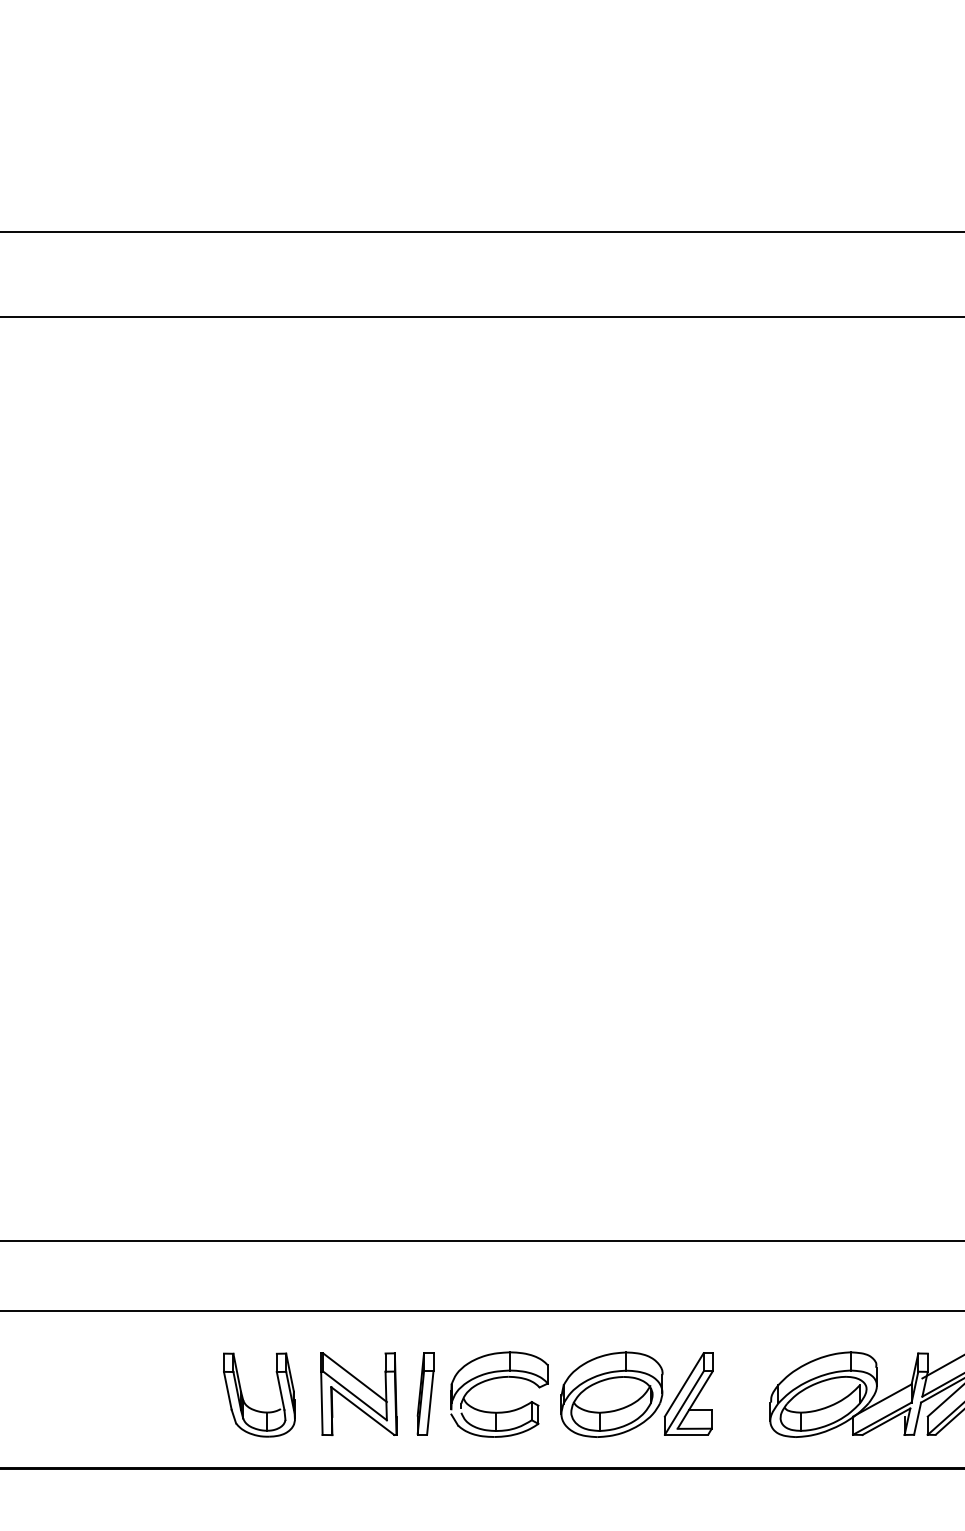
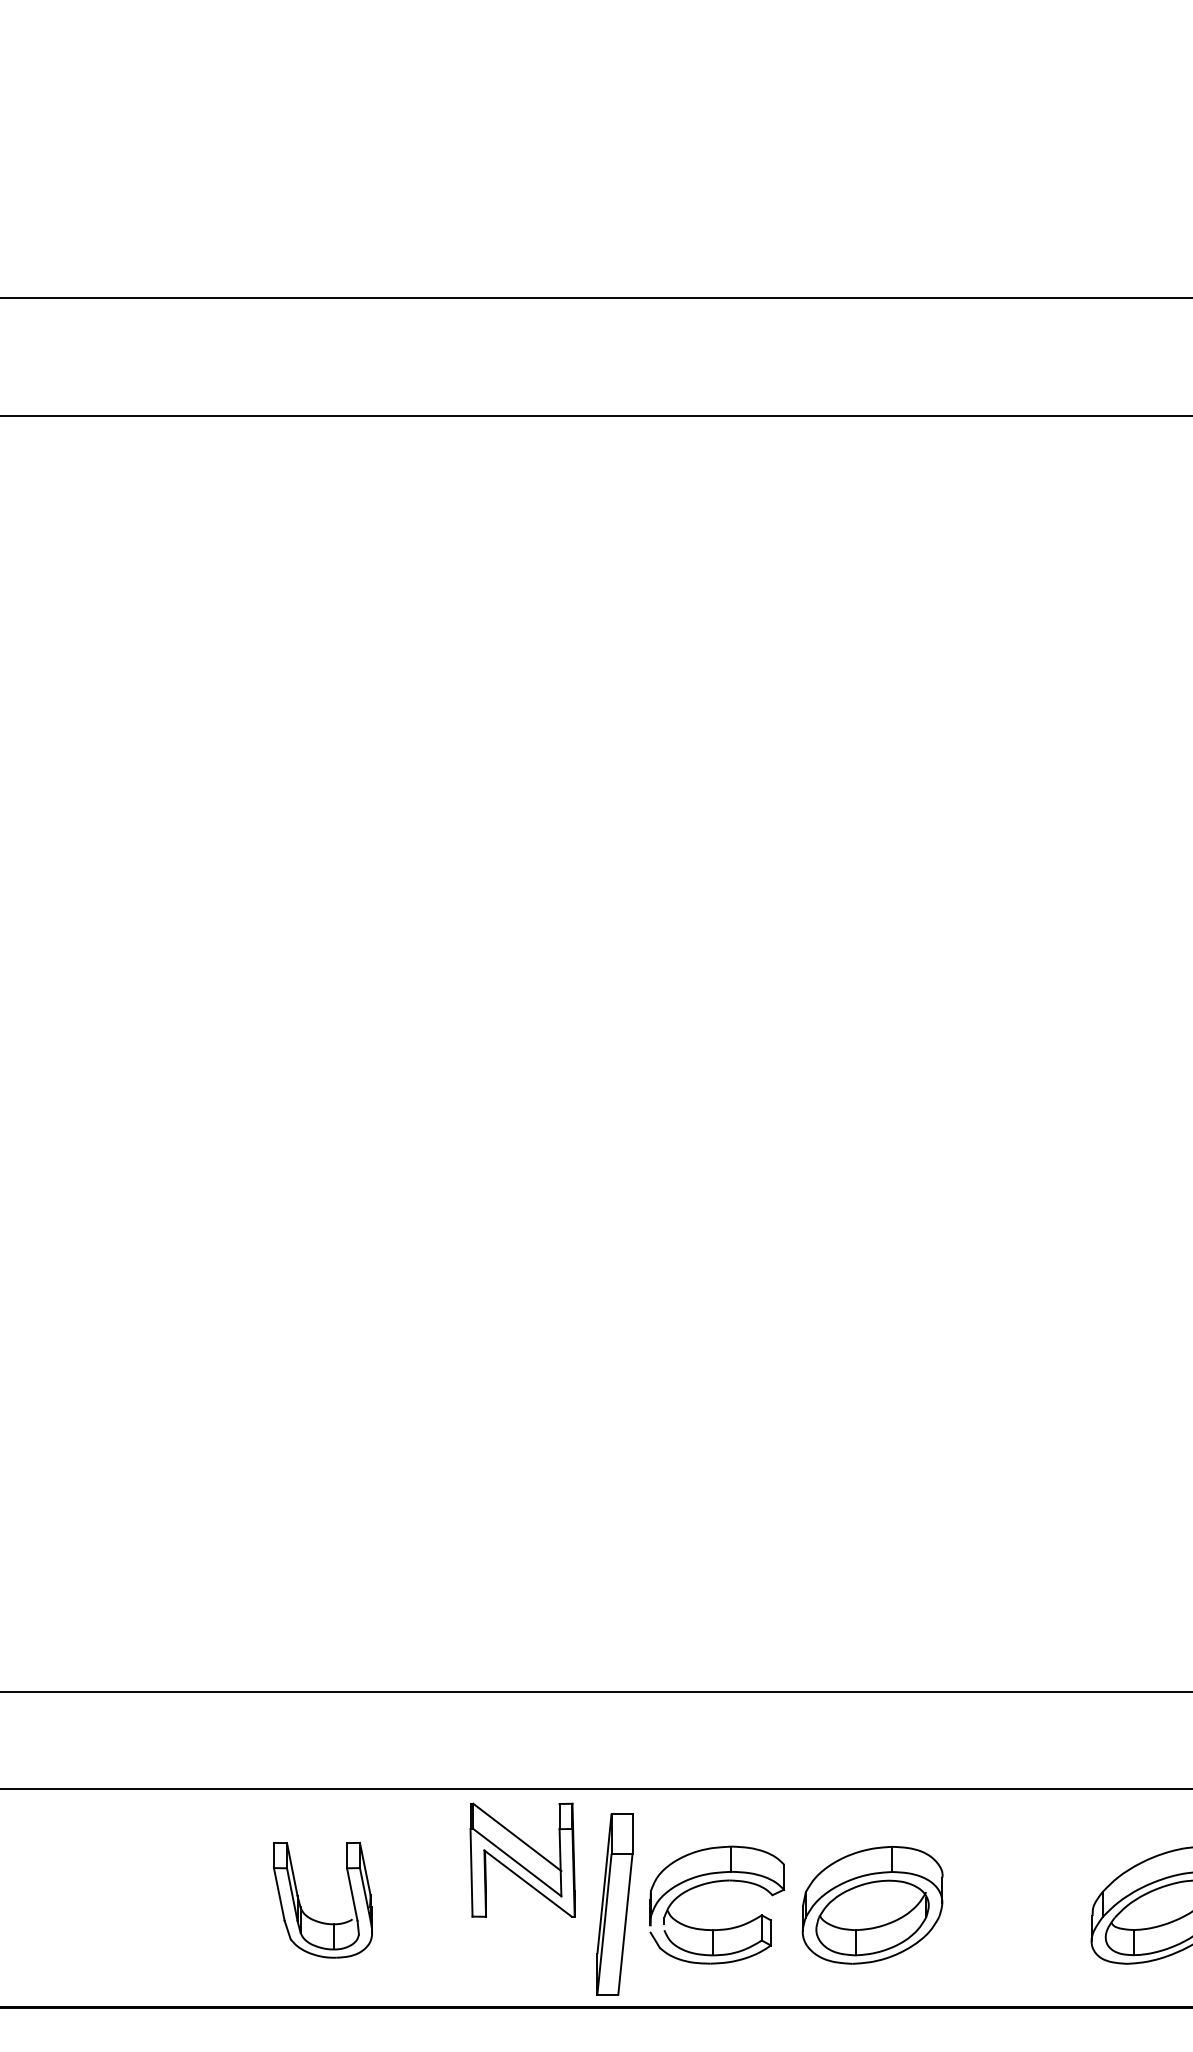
part: (425, 1393) -> (614, 1903), size x1.6
part: (688, 1393) -> (978, 1903), removed
part: (358, 1394) -> (522, 1860), moved
part: (253, 1408) -> (314, 1918), moved

